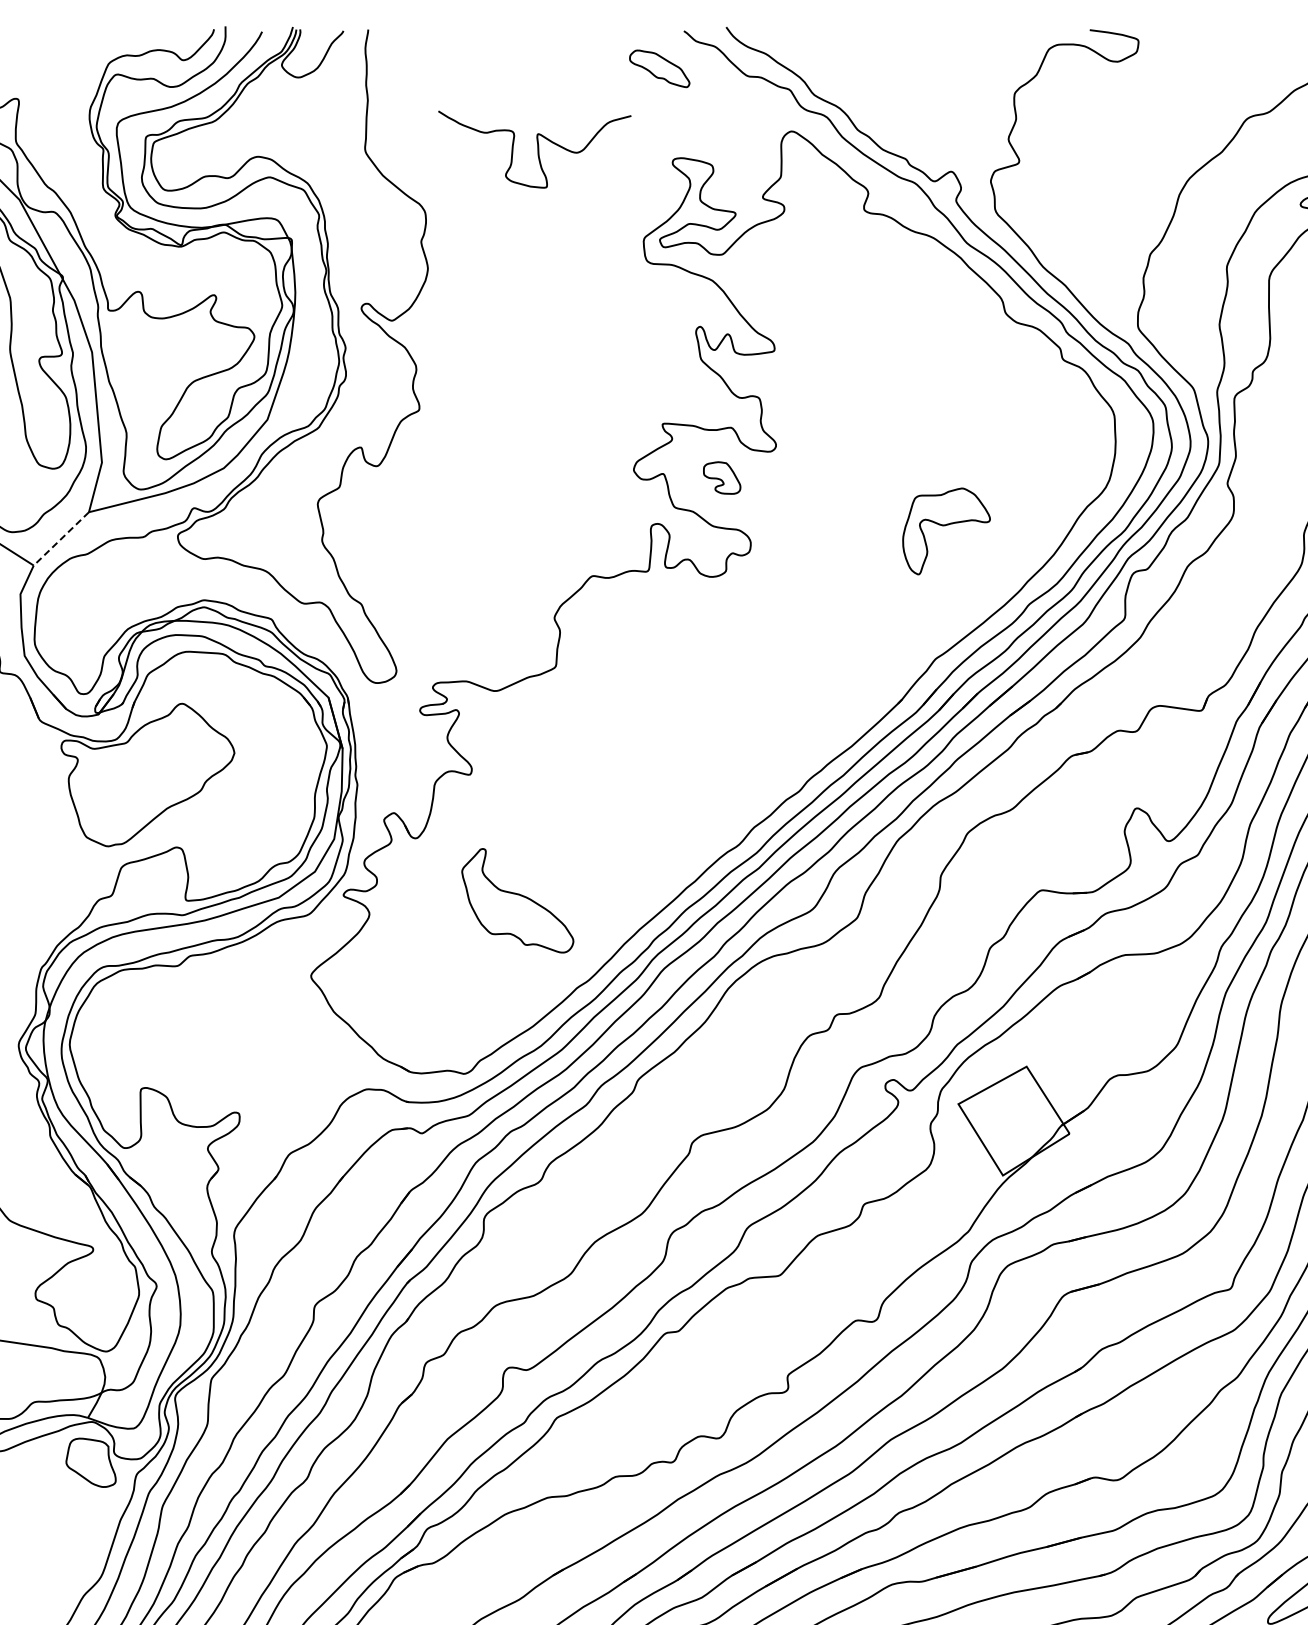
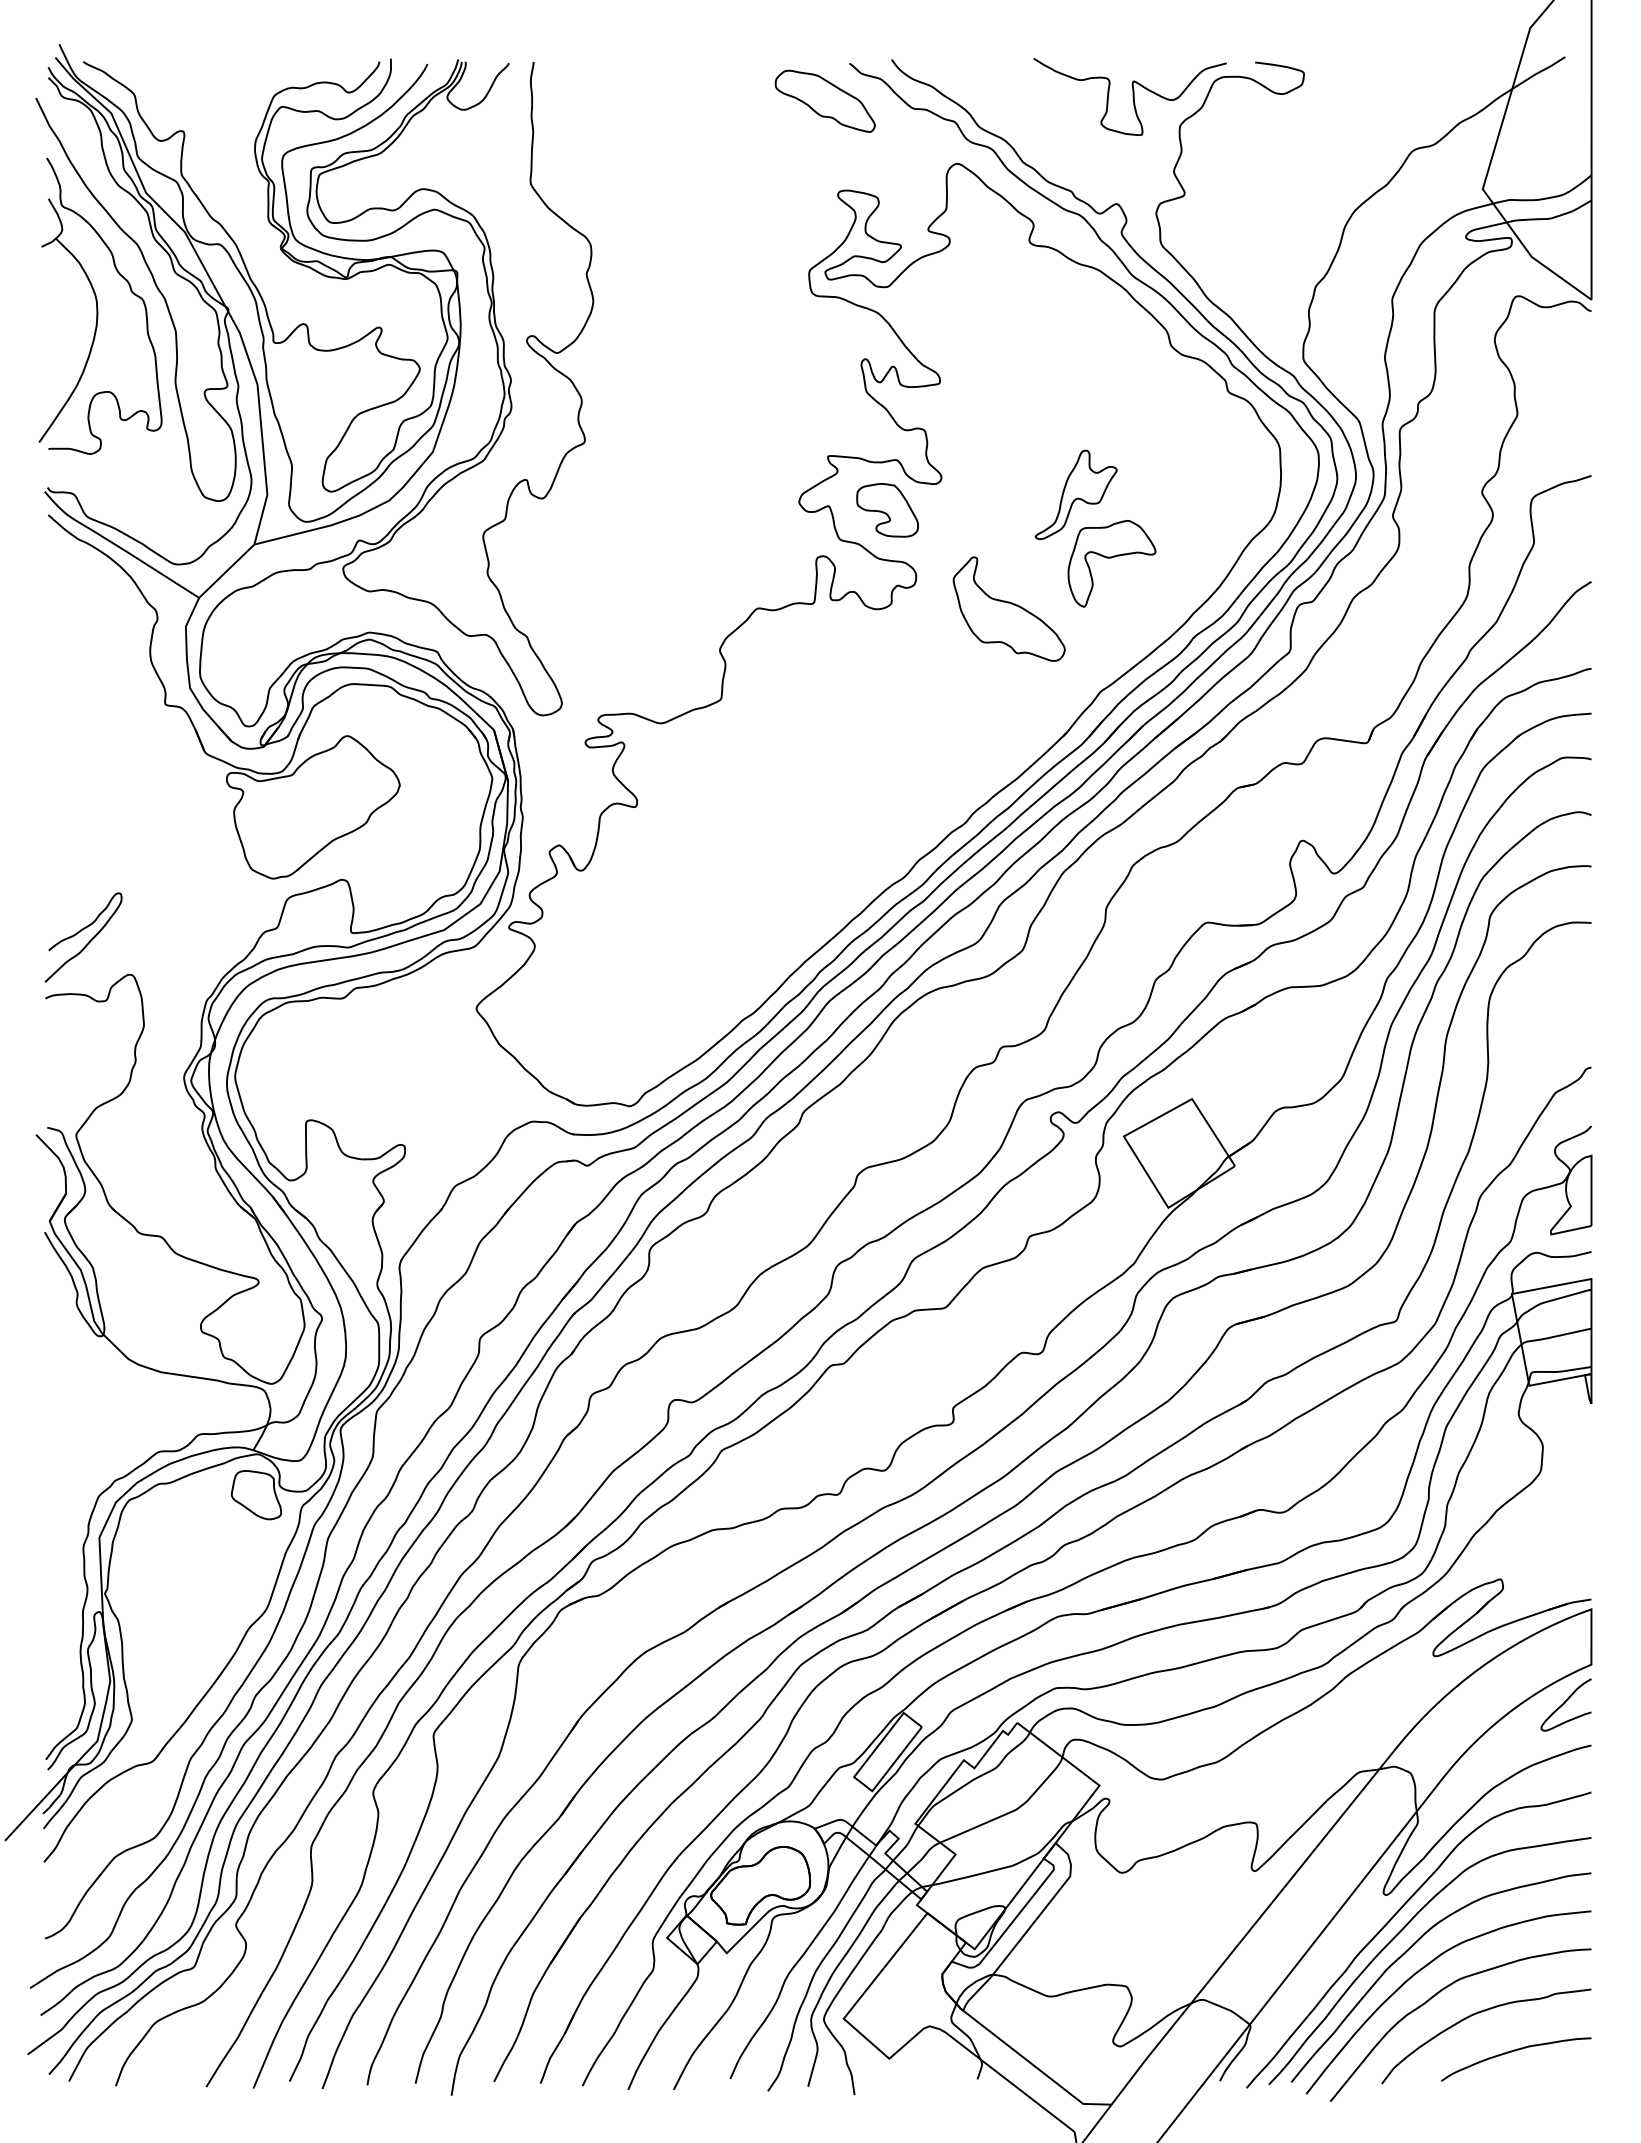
part: (659, 68) -> (824, 100), size x1.67
curve: (537, 149) -> (1132, 96), moved
part: (910, 462) -> (1075, 494), added
part: (722, 478) -> (887, 510), size x1.67
line: (61, 539) -> (226, 571), dashed -> solid
part: (517, 900) -> (1008, 608), moved

